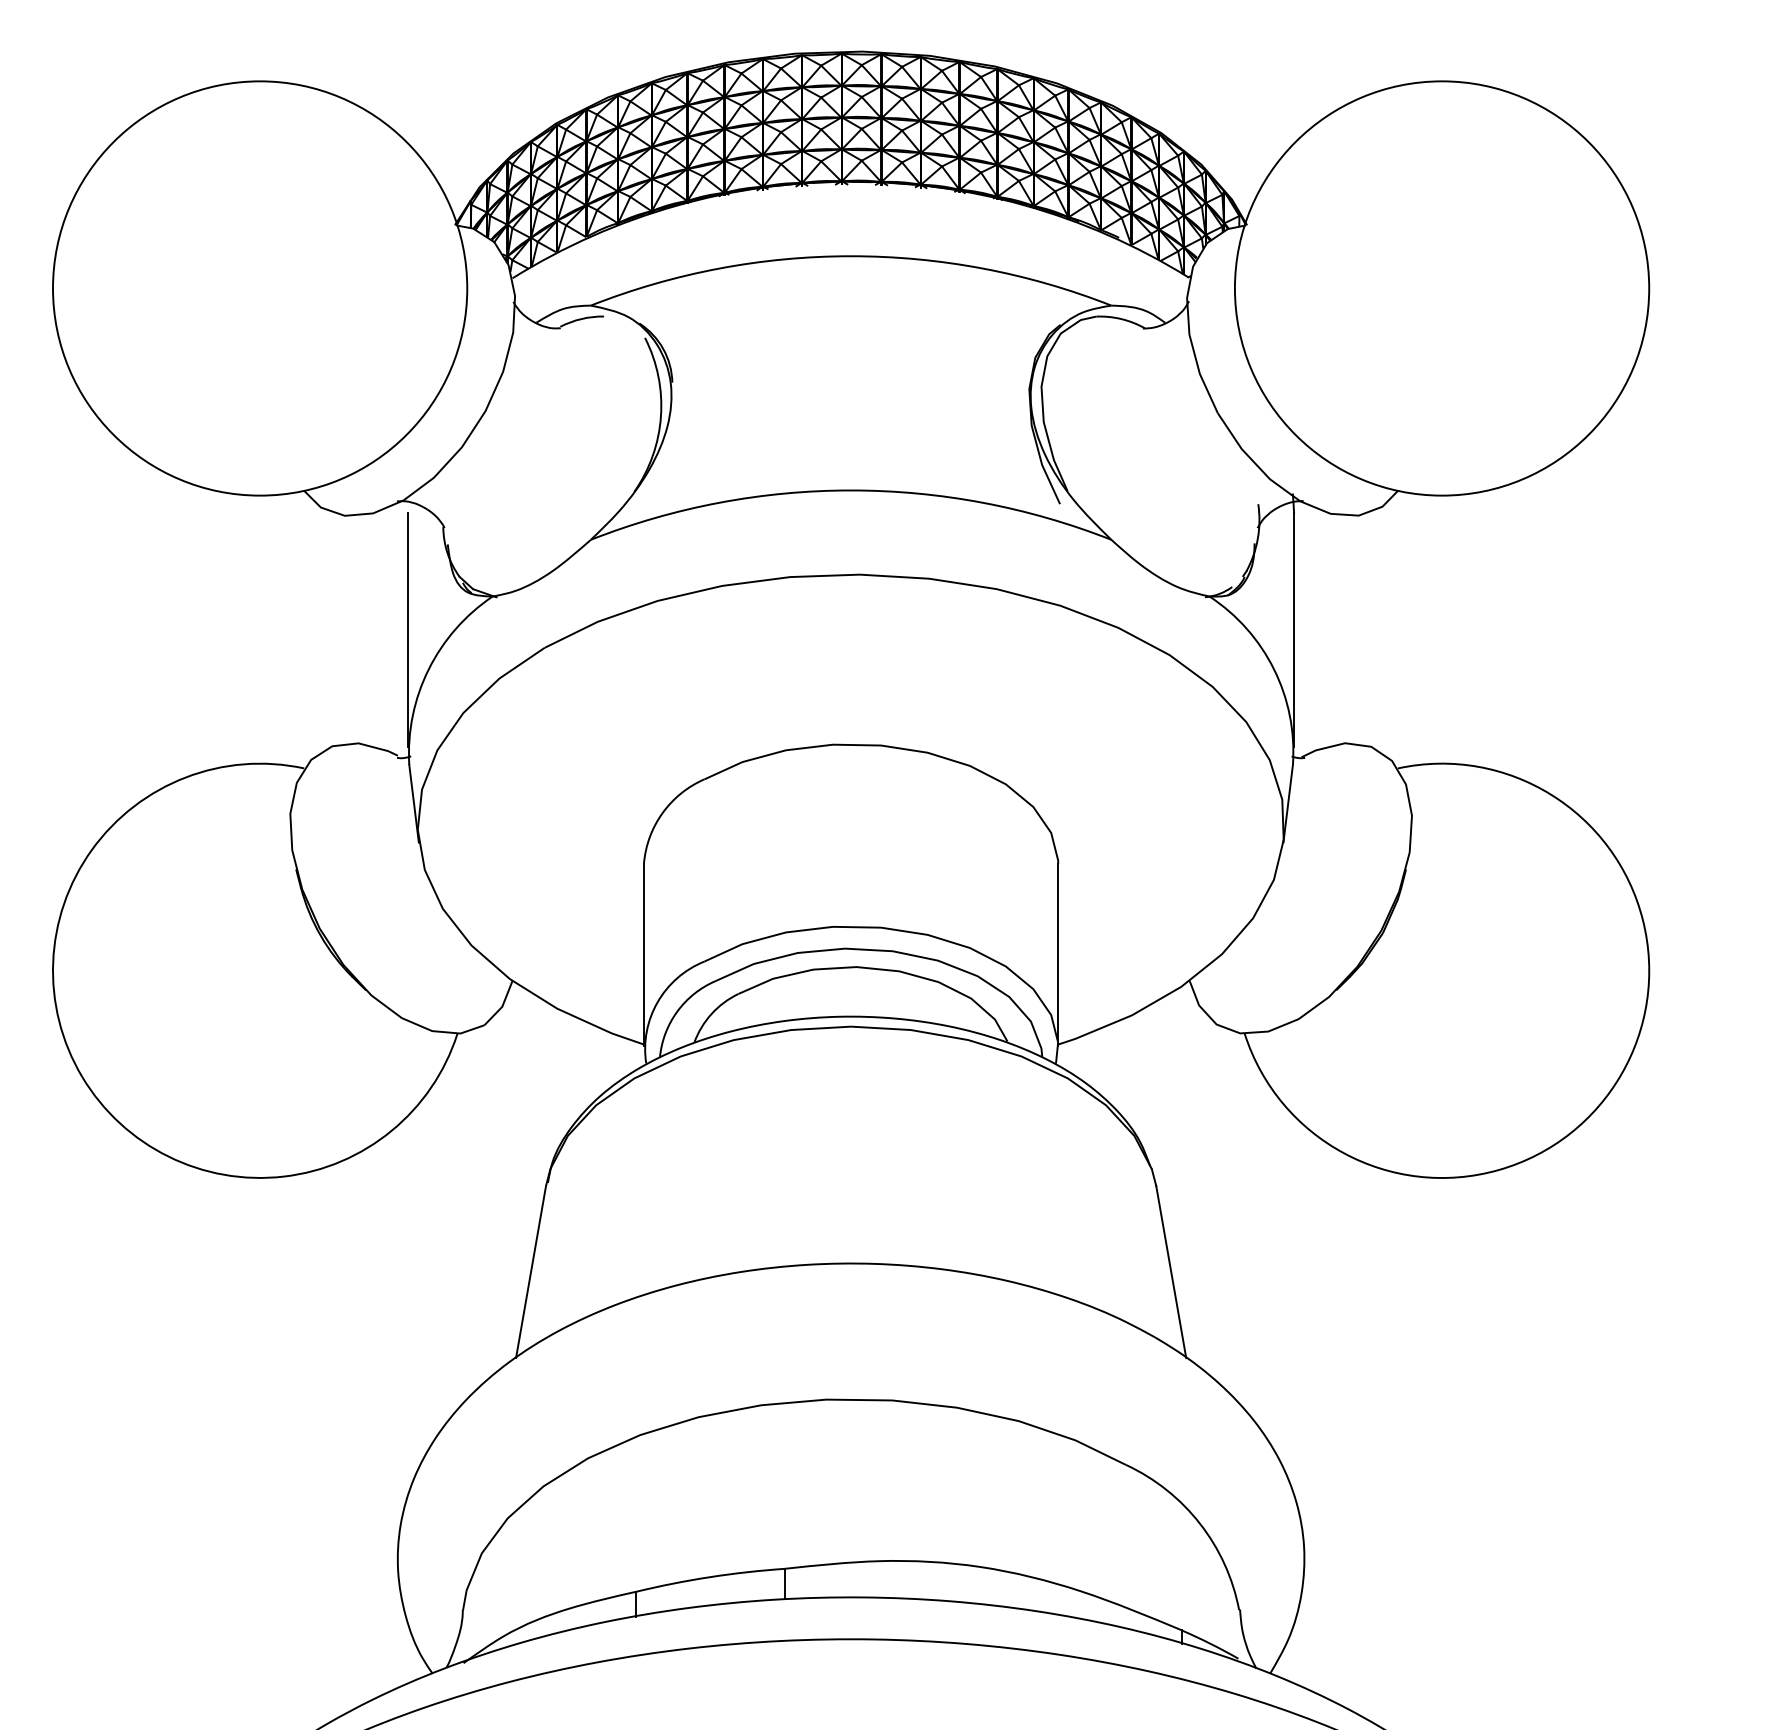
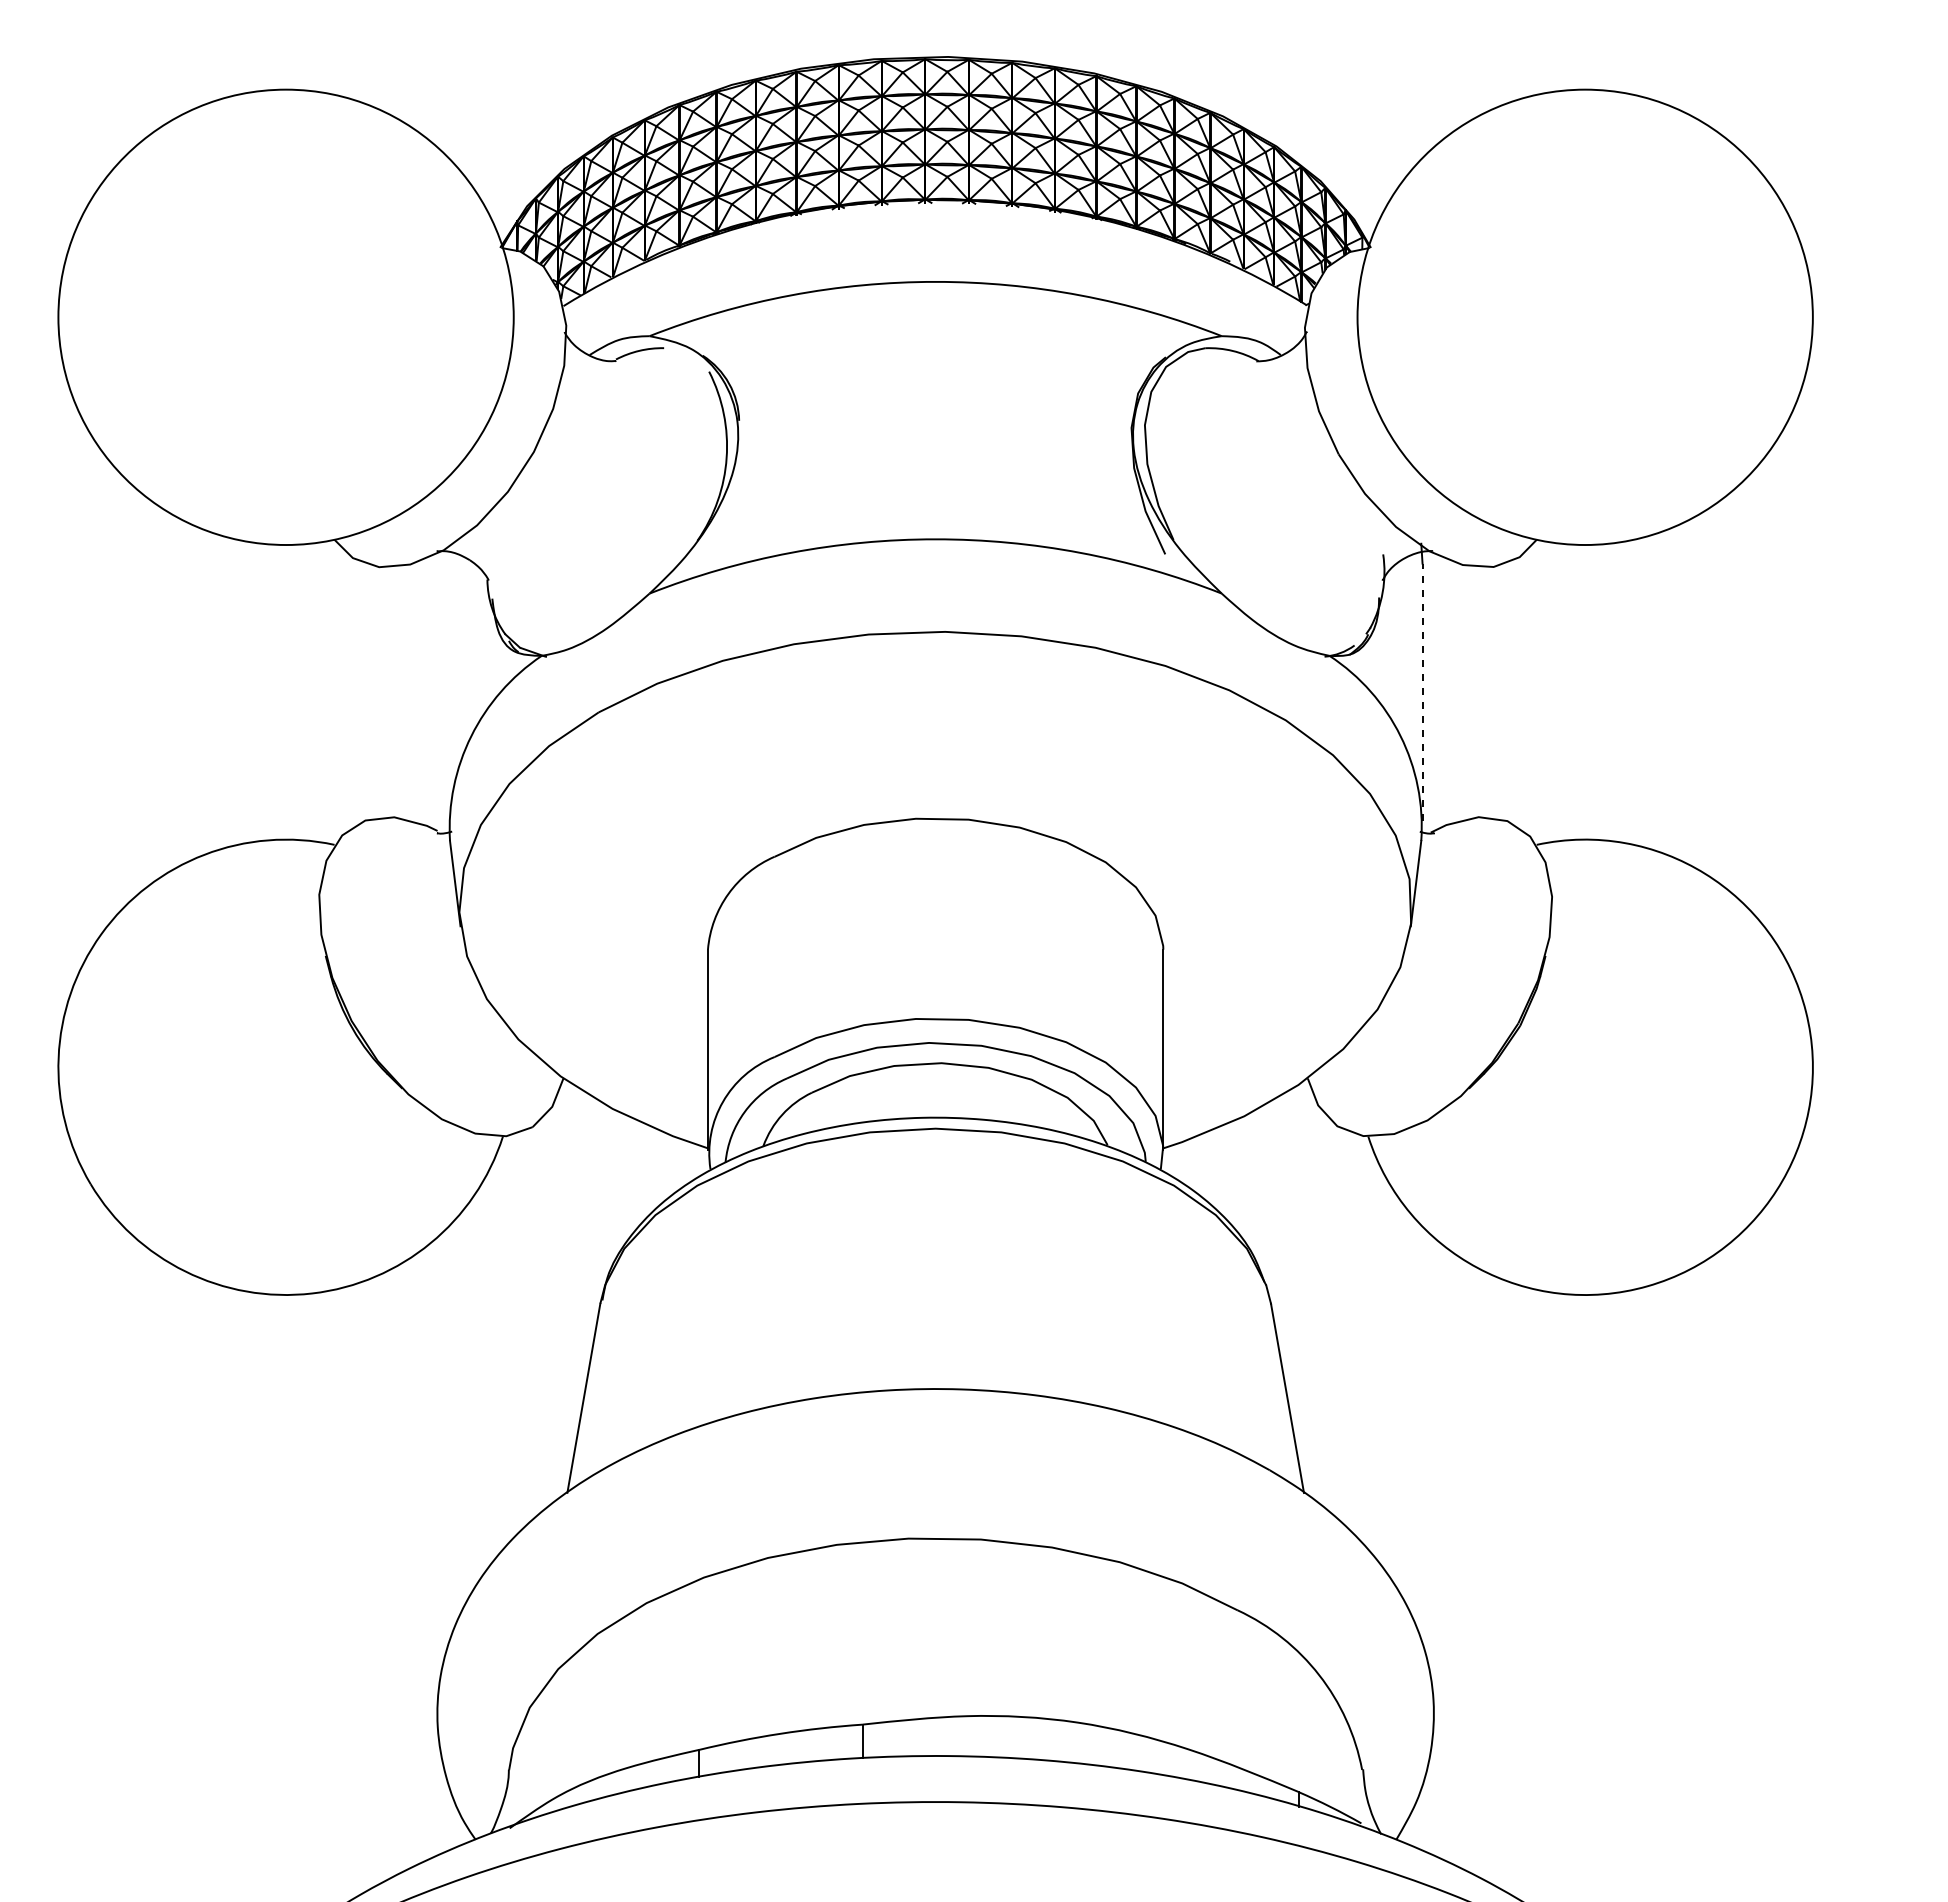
line: (407, 629) -> (448, 692), removed
line: (1294, 629) -> (1422, 692), solid -> dashed

